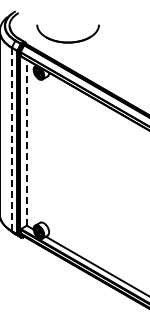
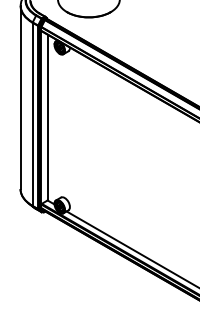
line: (11, 139) -> (32, 114), dashed -> solid
line: (26, 142) -> (47, 117), dashed -> solid

